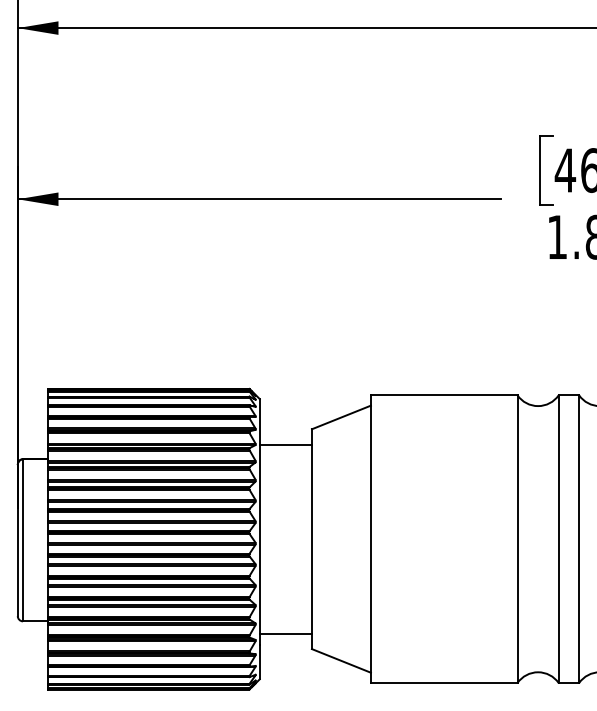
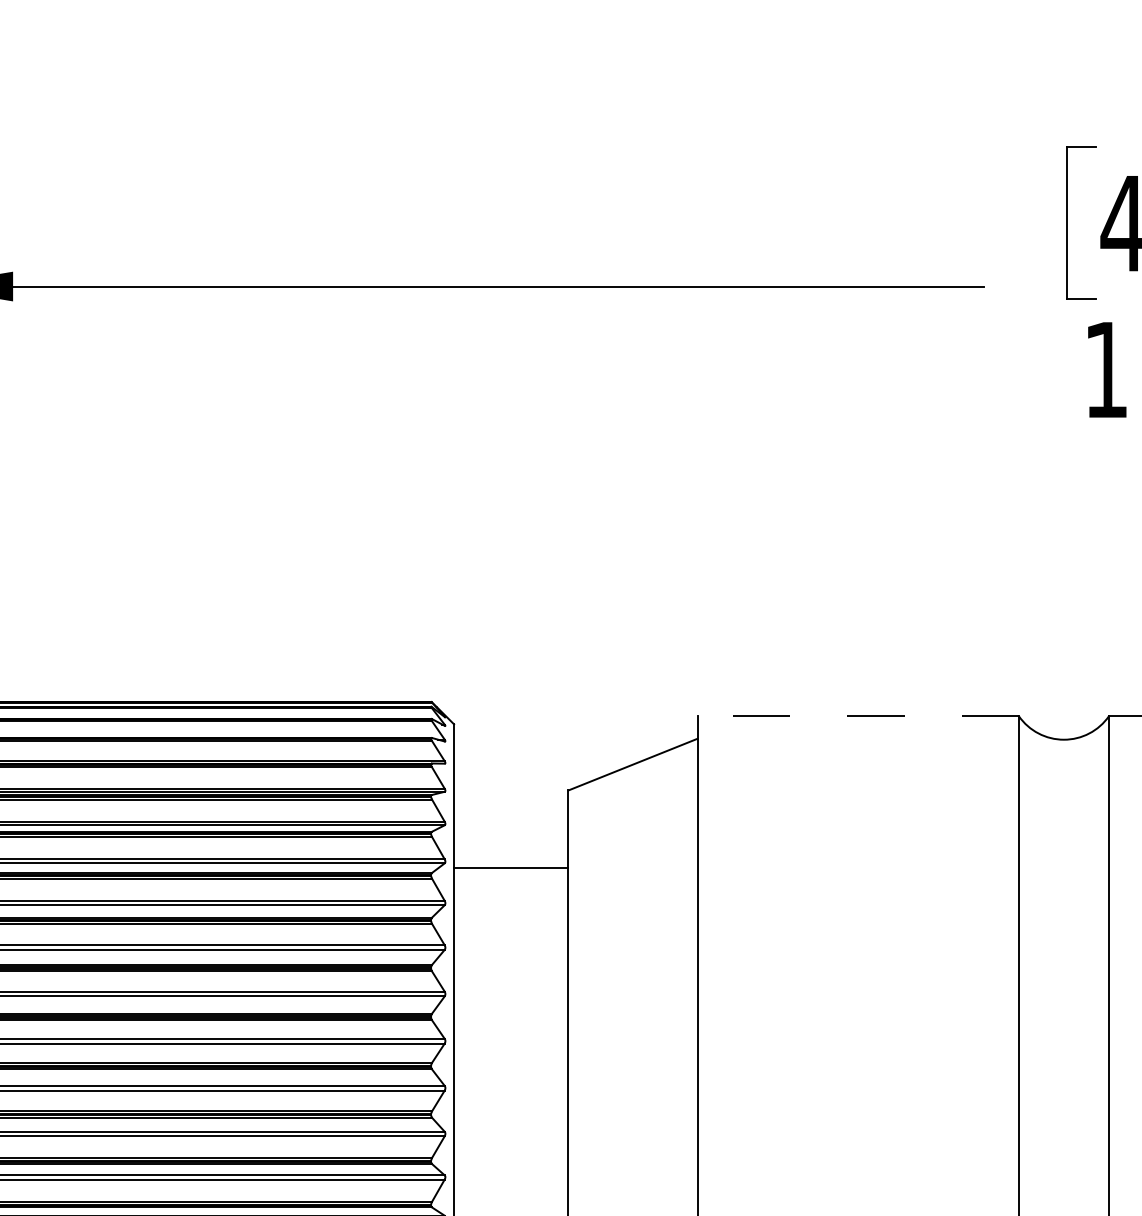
line: (443, 395) -> (856, 716), solid -> dashed
line: (285, 444) -> (510, 867), moved

